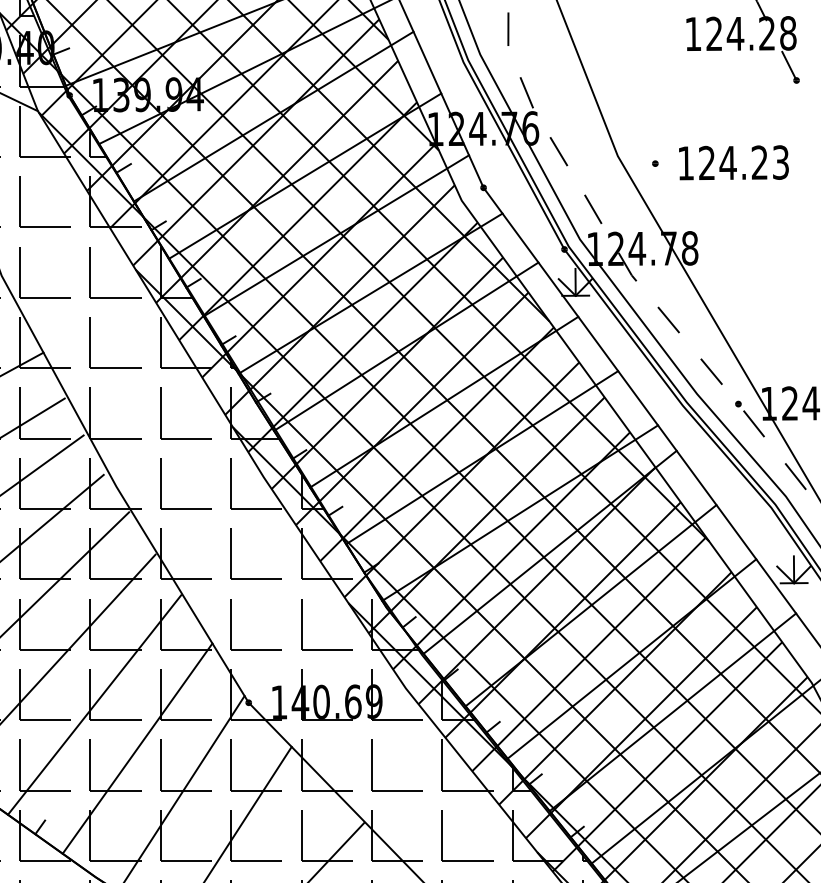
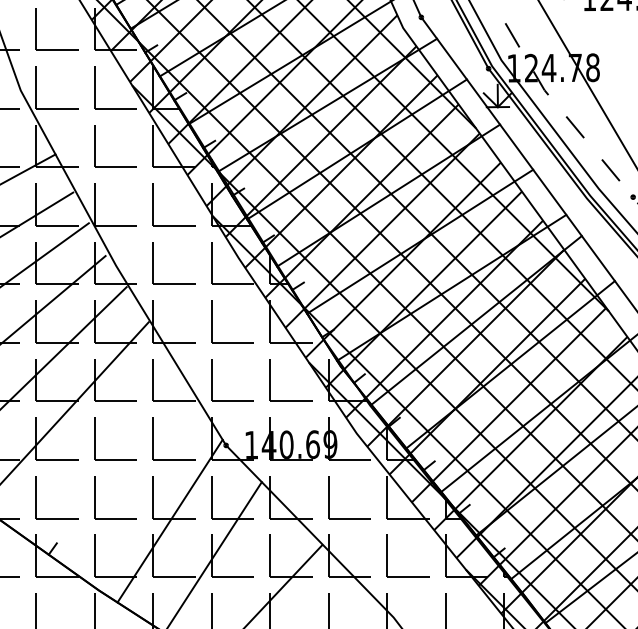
line: (94, 704) -> (97, 446), removed
line: (137, 748) -> (133, 483), removed

